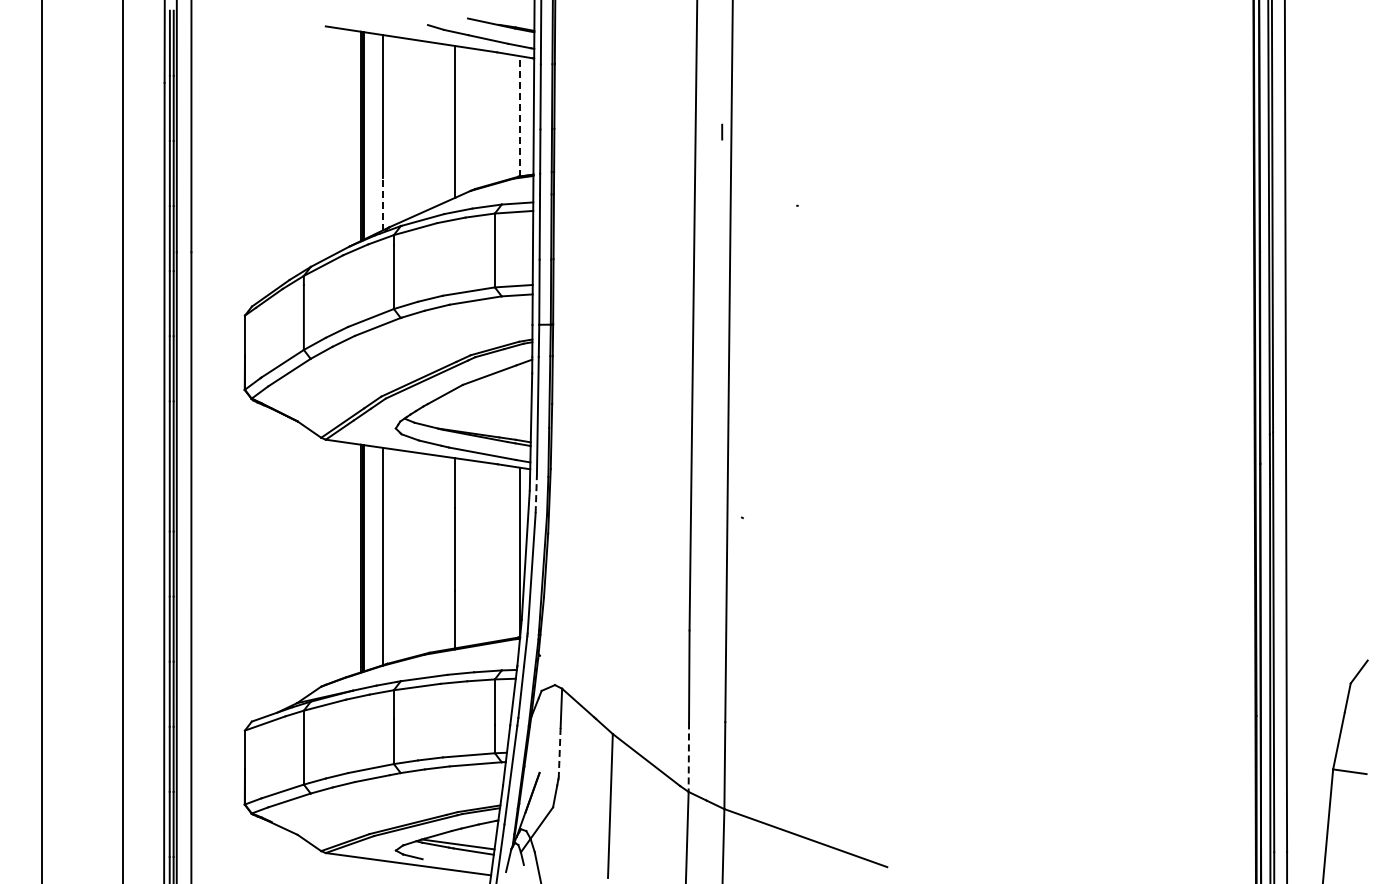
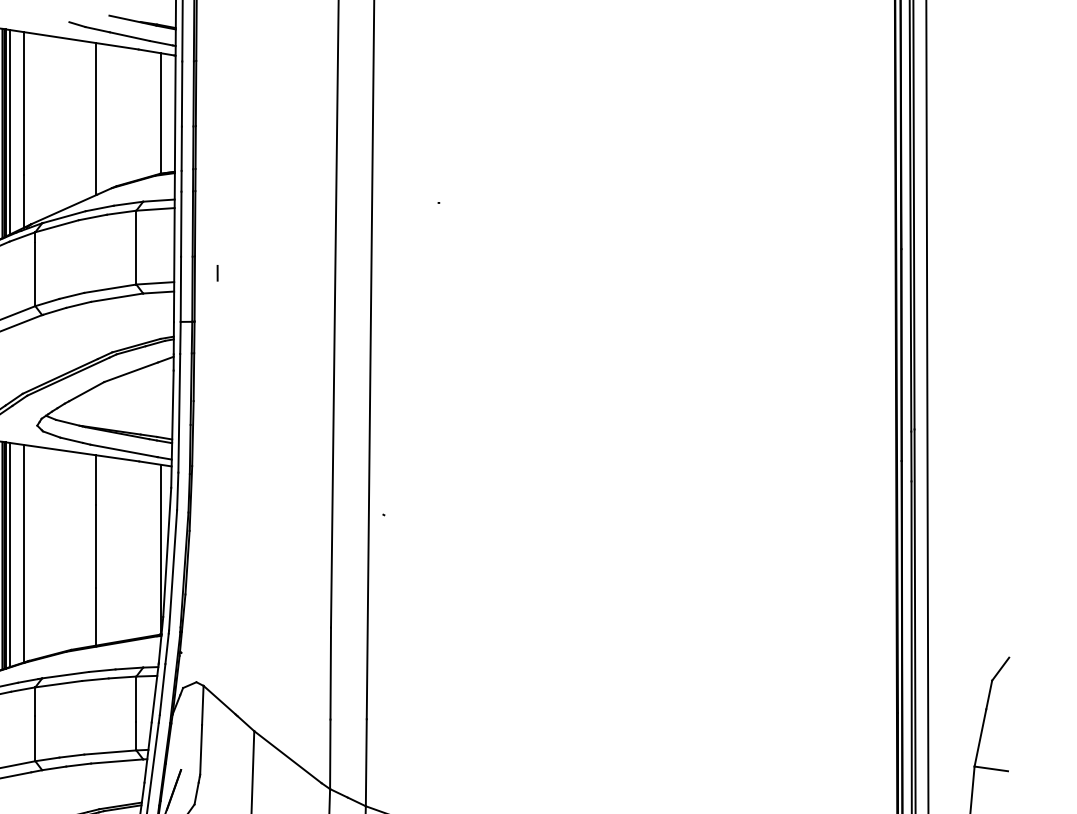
line: (519, 115) -> (160, 112), dashed -> solid
line: (722, 131) -> (217, 272), moved
line: (368, 134) -> (9, 131), added
line: (382, 204) -> (23, 201), dashed -> solid
line: (536, 494) -> (177, 491), dashed -> solid
line: (368, 557) -> (9, 554), added
line: (559, 752) -> (200, 749), dashed -> solid
line: (688, 757) -> (329, 754), dashed -> solid

